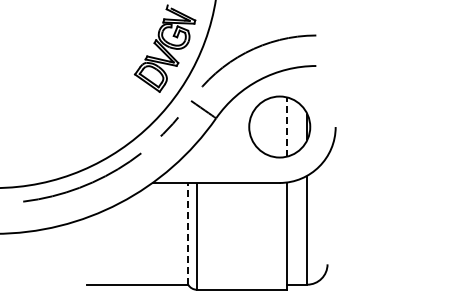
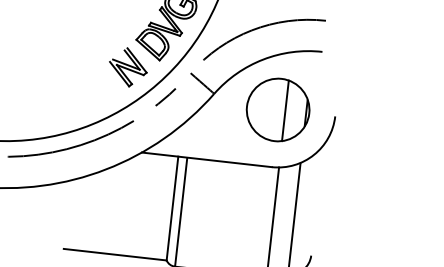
part: (129, 101) -> (127, 66), added
line: (286, 127) -> (284, 111), dashed -> solid
line: (188, 233) -> (172, 208), dashed -> solid

